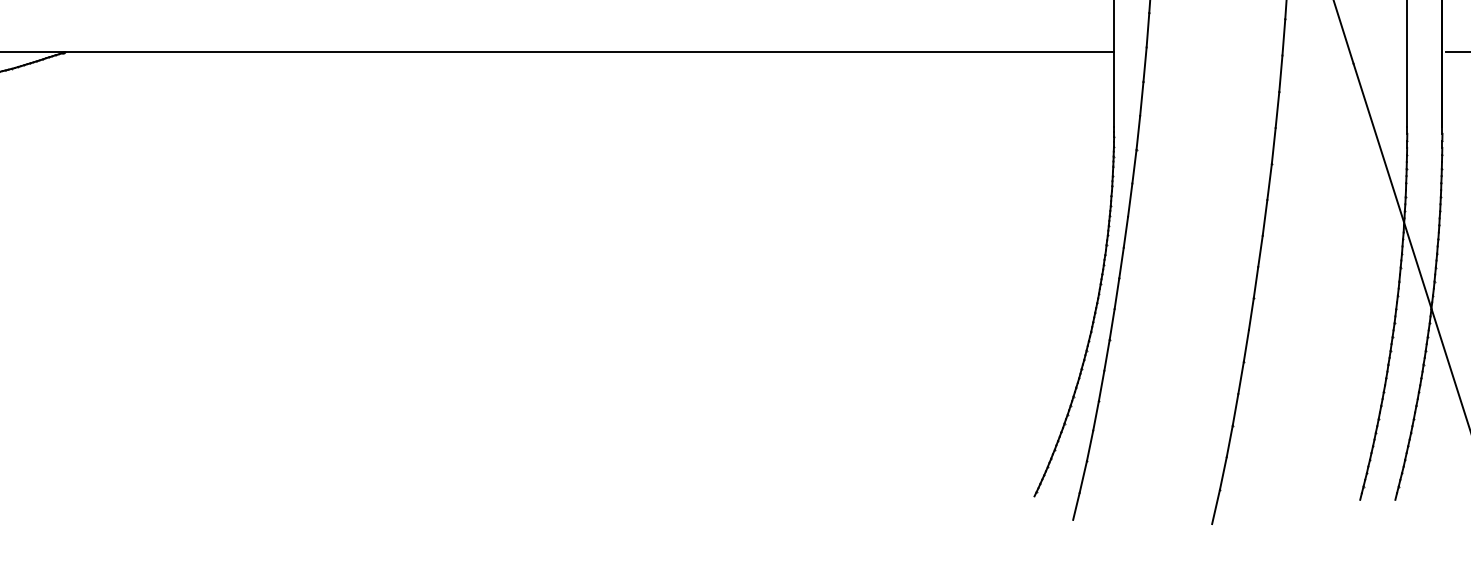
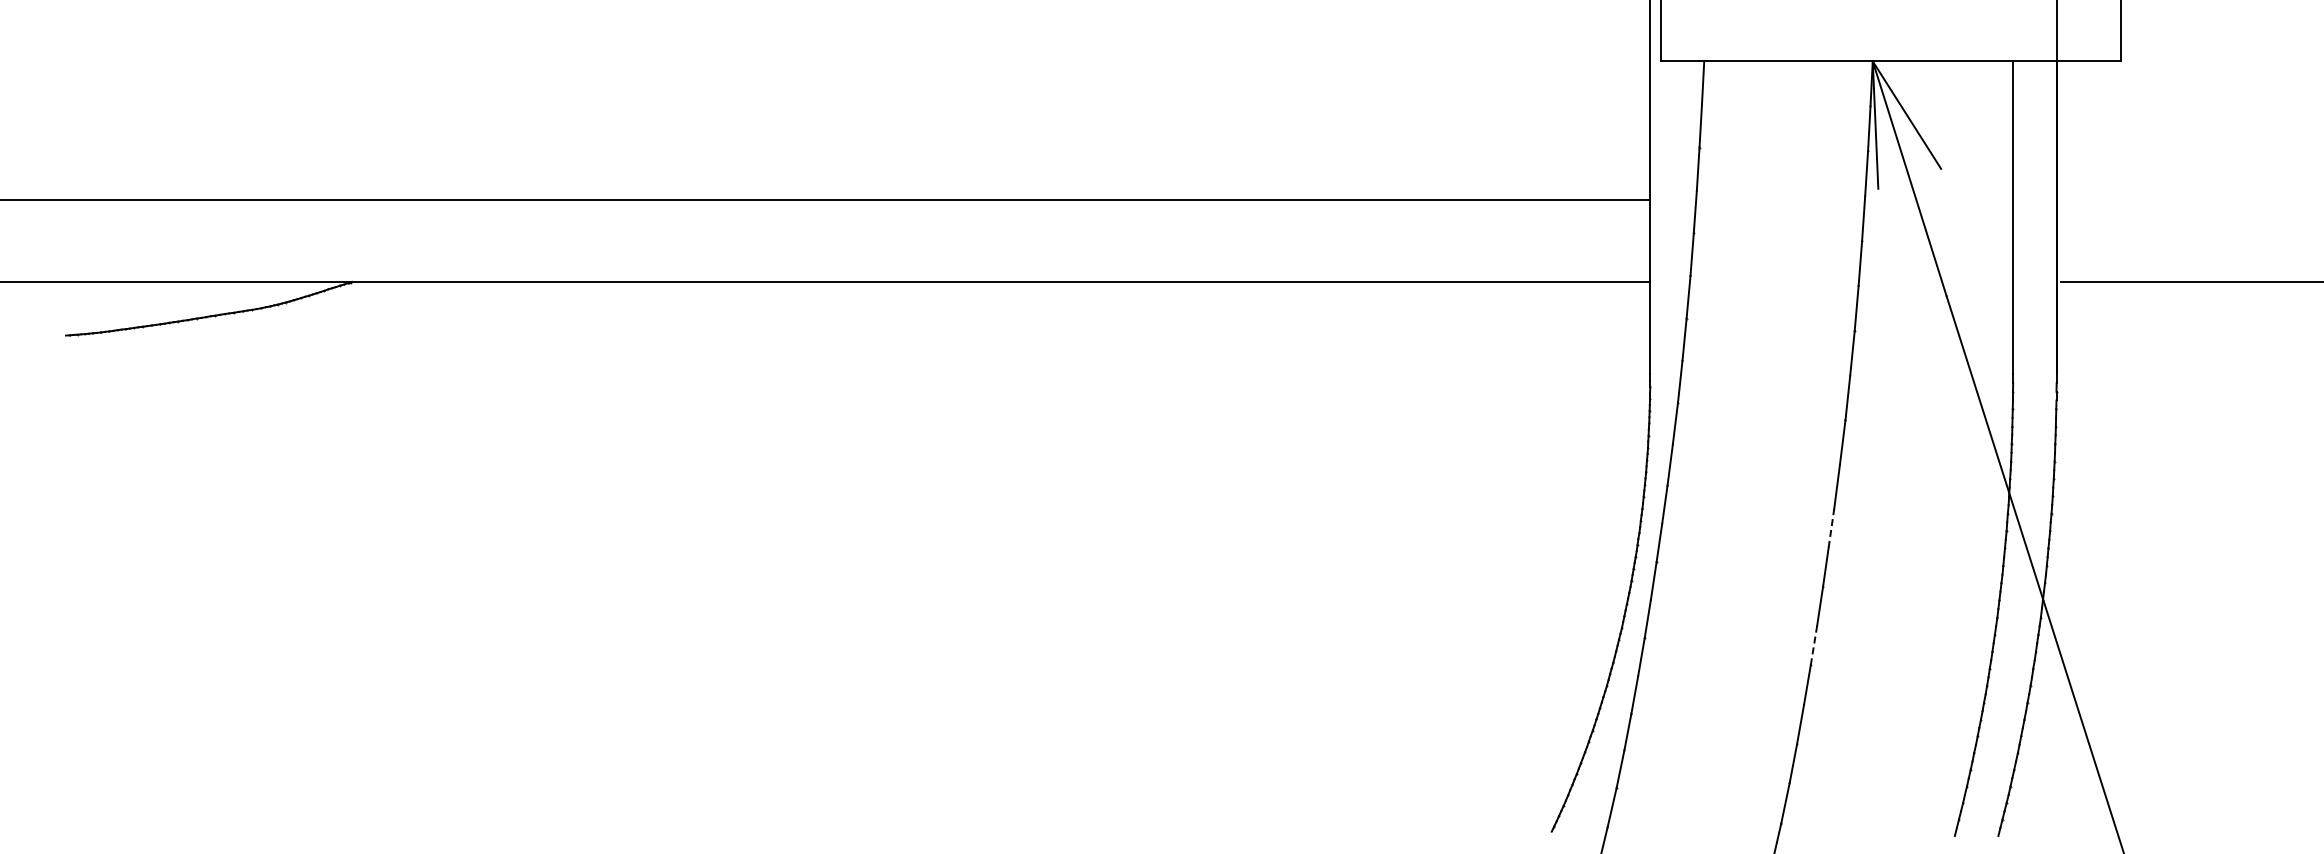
line: (1260, 251) -> (1831, 528), solid -> dashed
line: (1246, 345) -> (1813, 645), solid -> dashed

